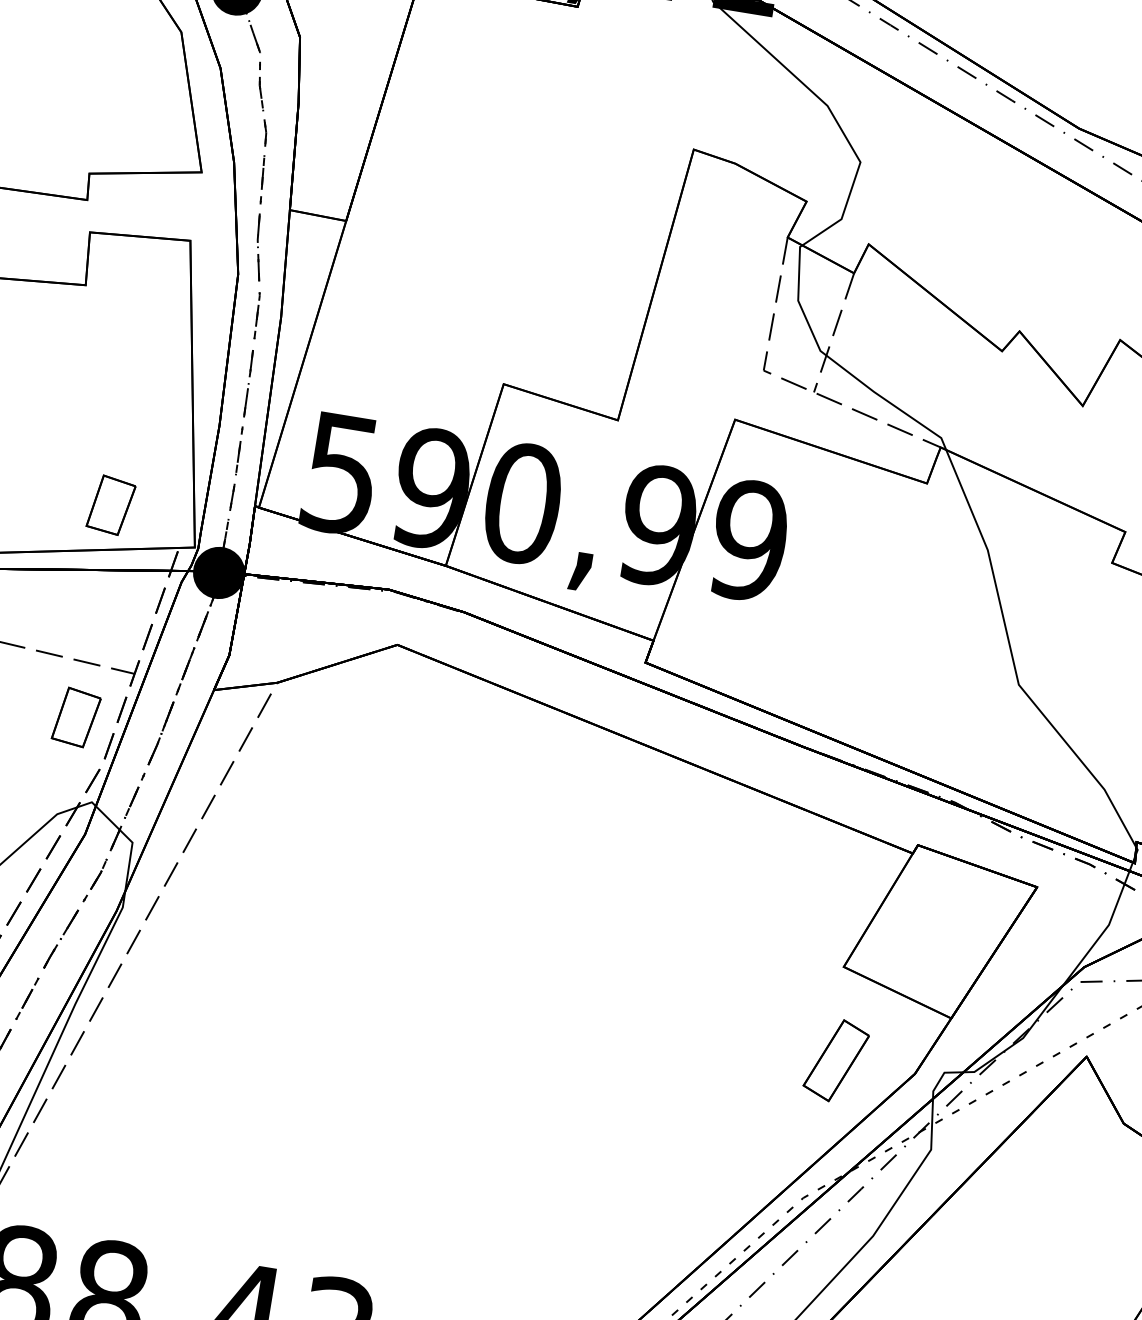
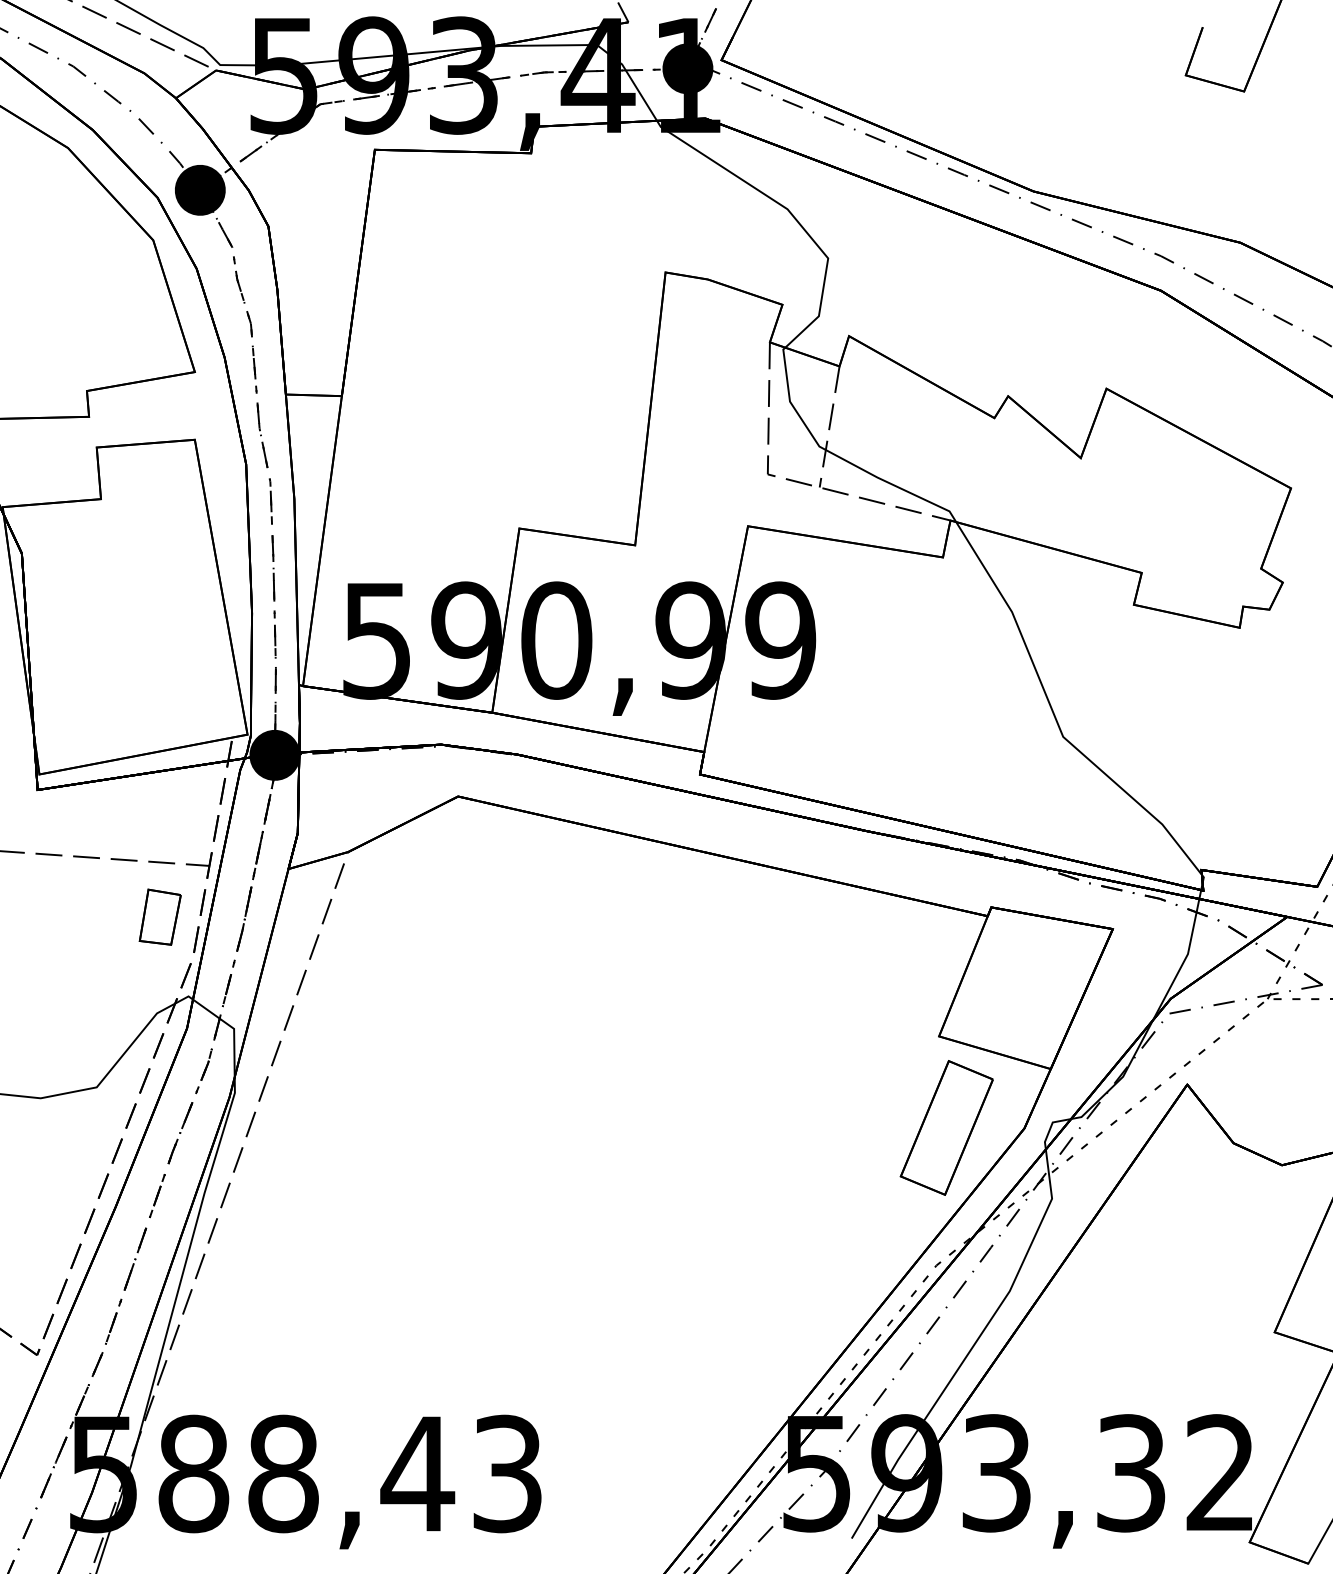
part: (110, 504) -> (159, 706), removed
part: (836, 1060) -> (946, 1127), size x1.67

